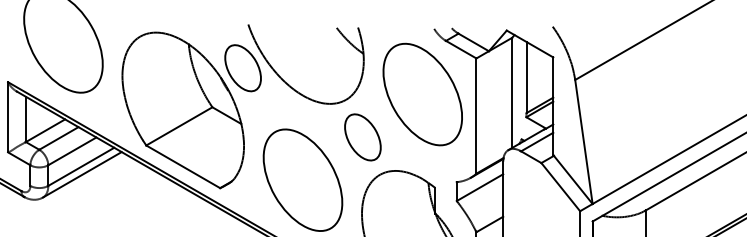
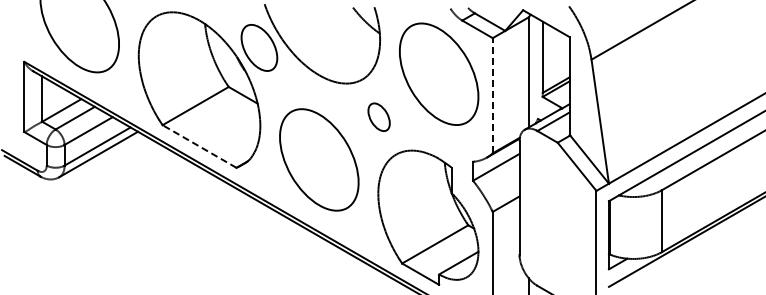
line: (476, 115) -> (492, 95), solid -> dashed
part: (362, 137) -> (378, 117), size x0.6
line: (183, 166) -> (199, 146), solid -> dashed

